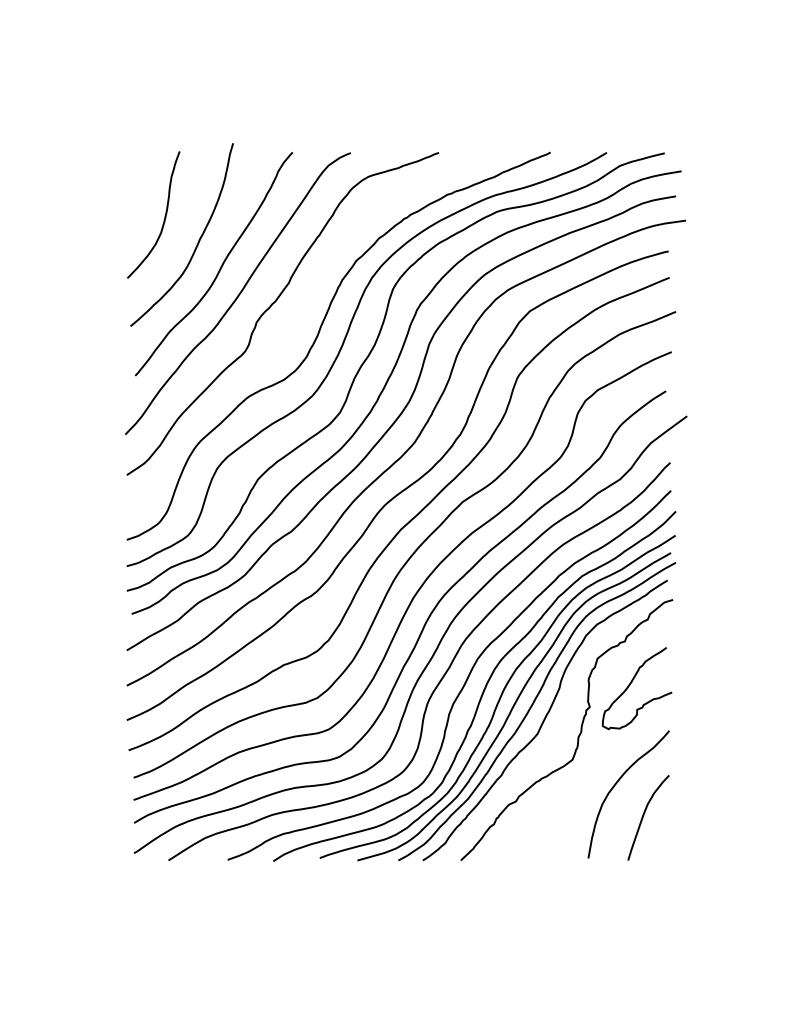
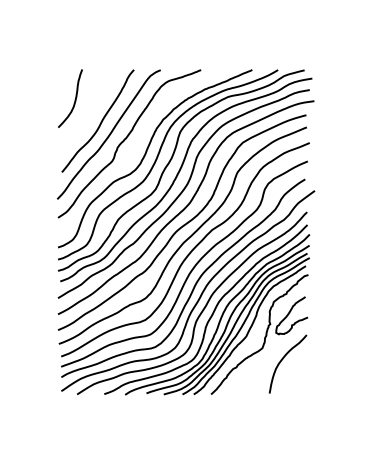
curve: (195, 243) -> (89, 111), removed
curve: (644, 816) -> (295, 374), removed

